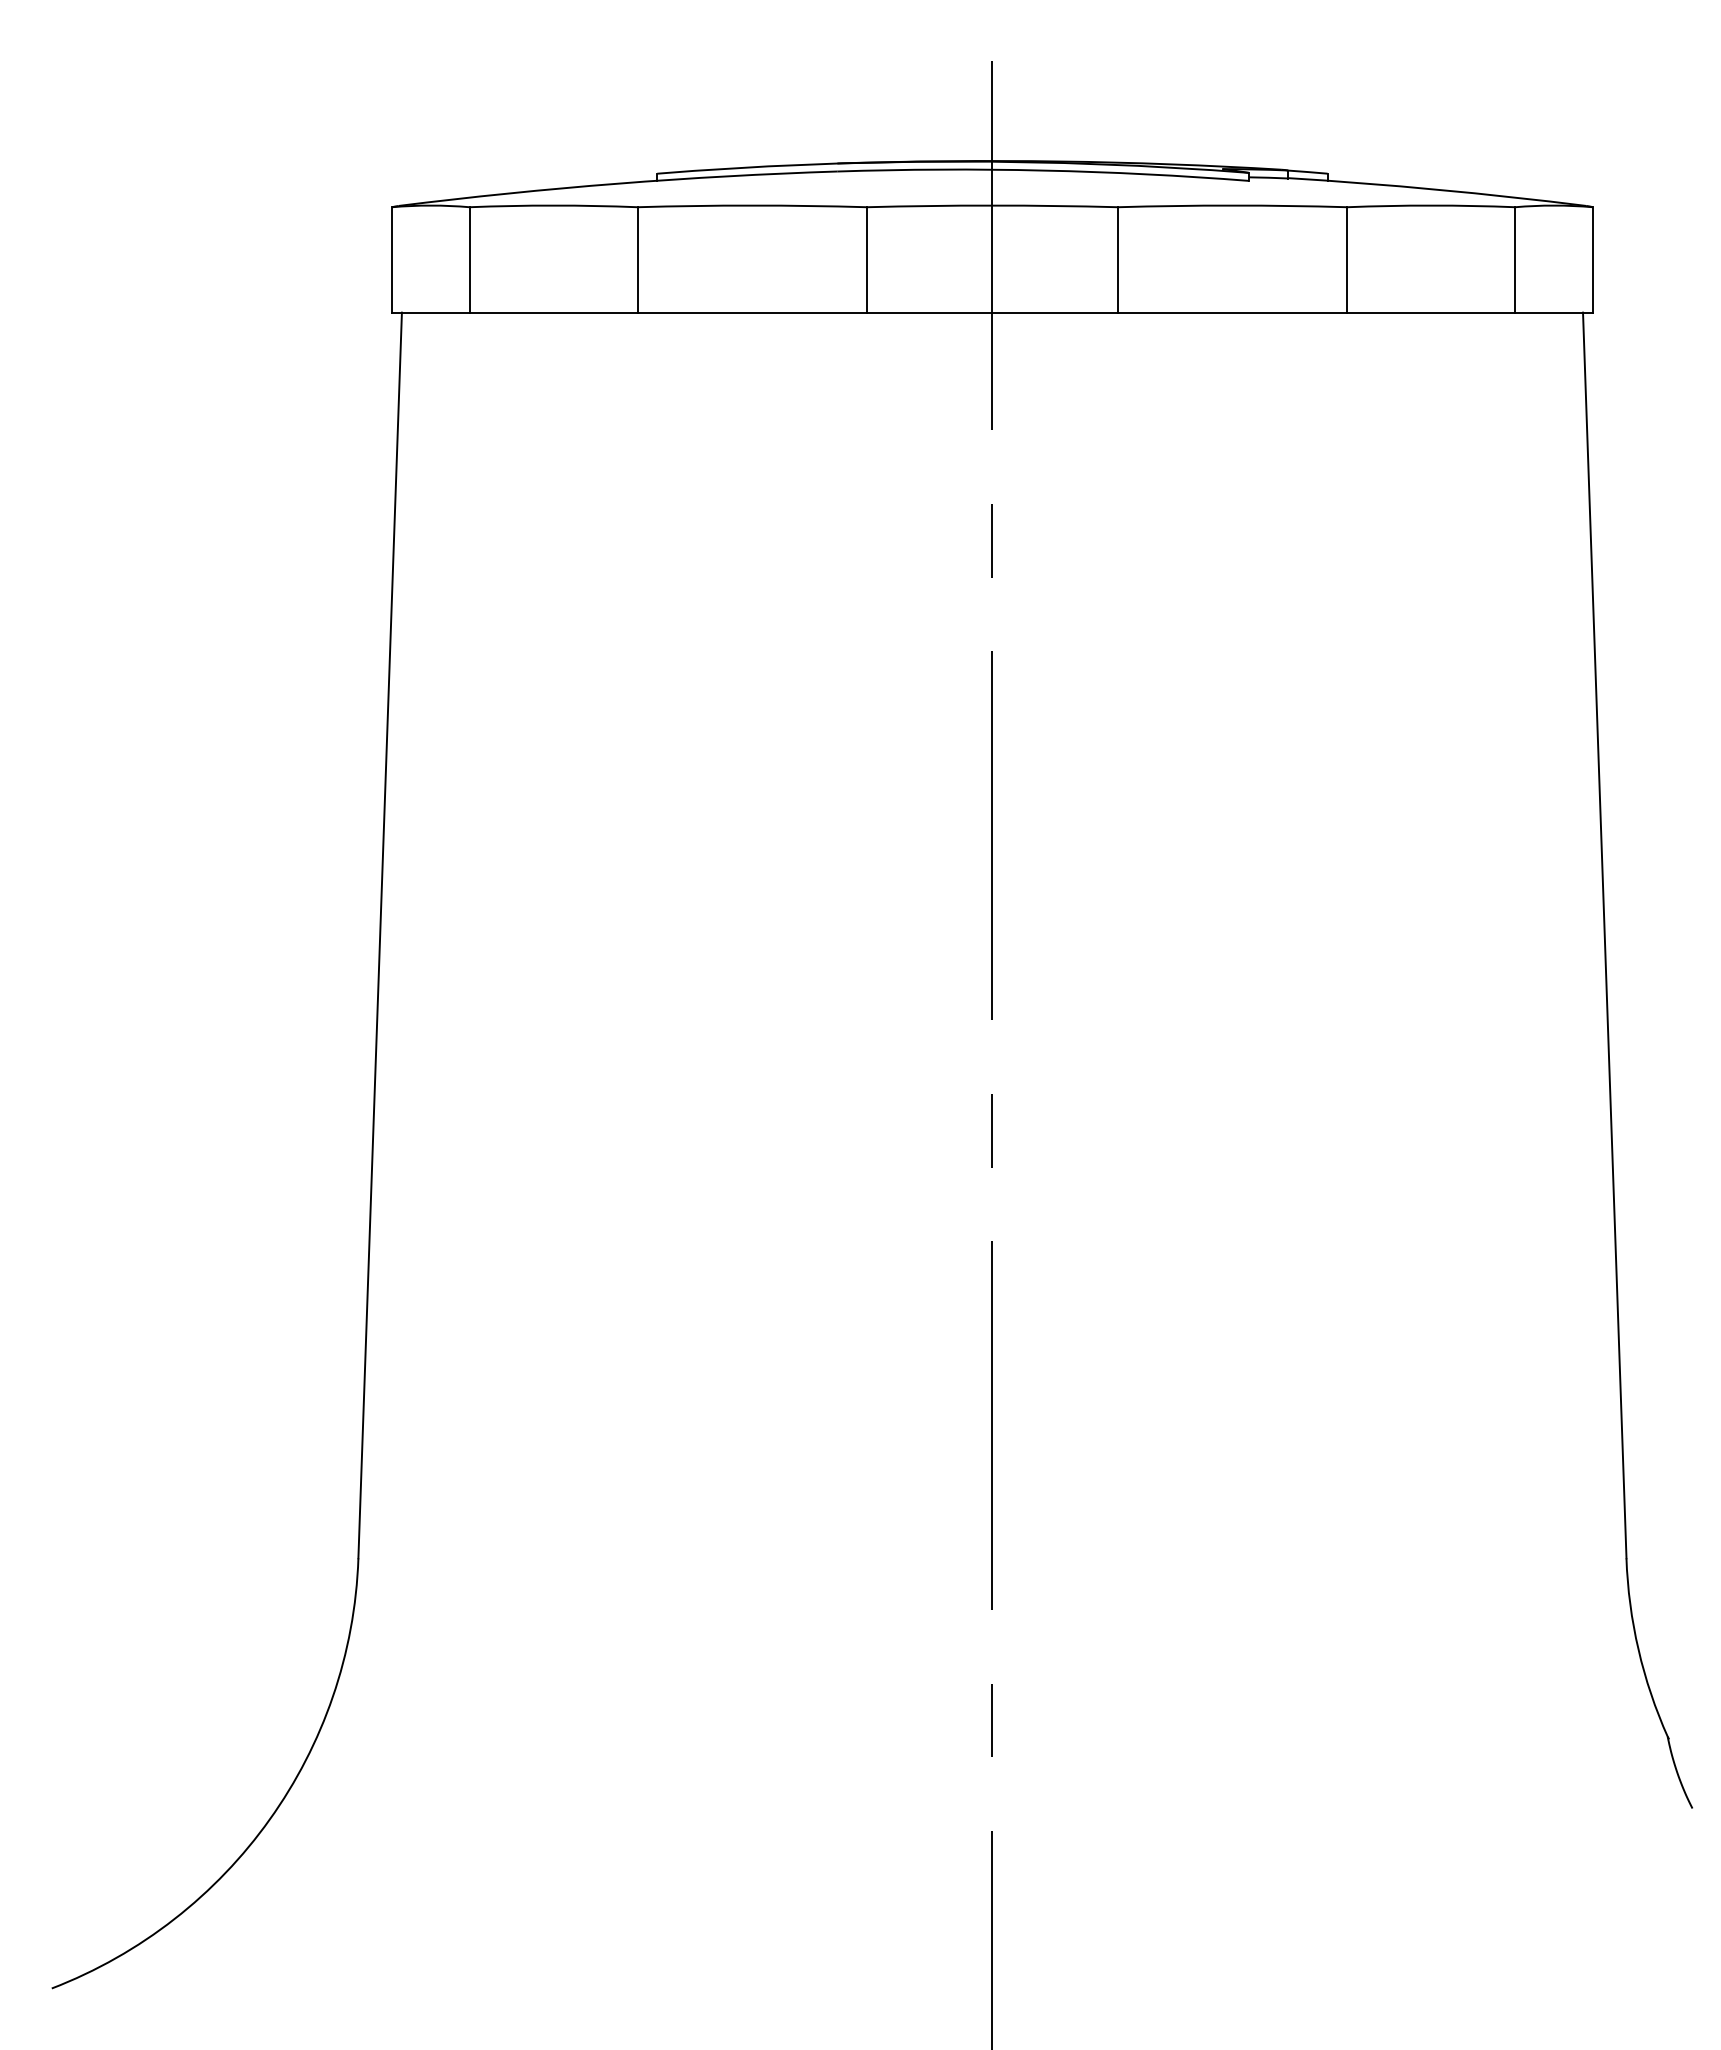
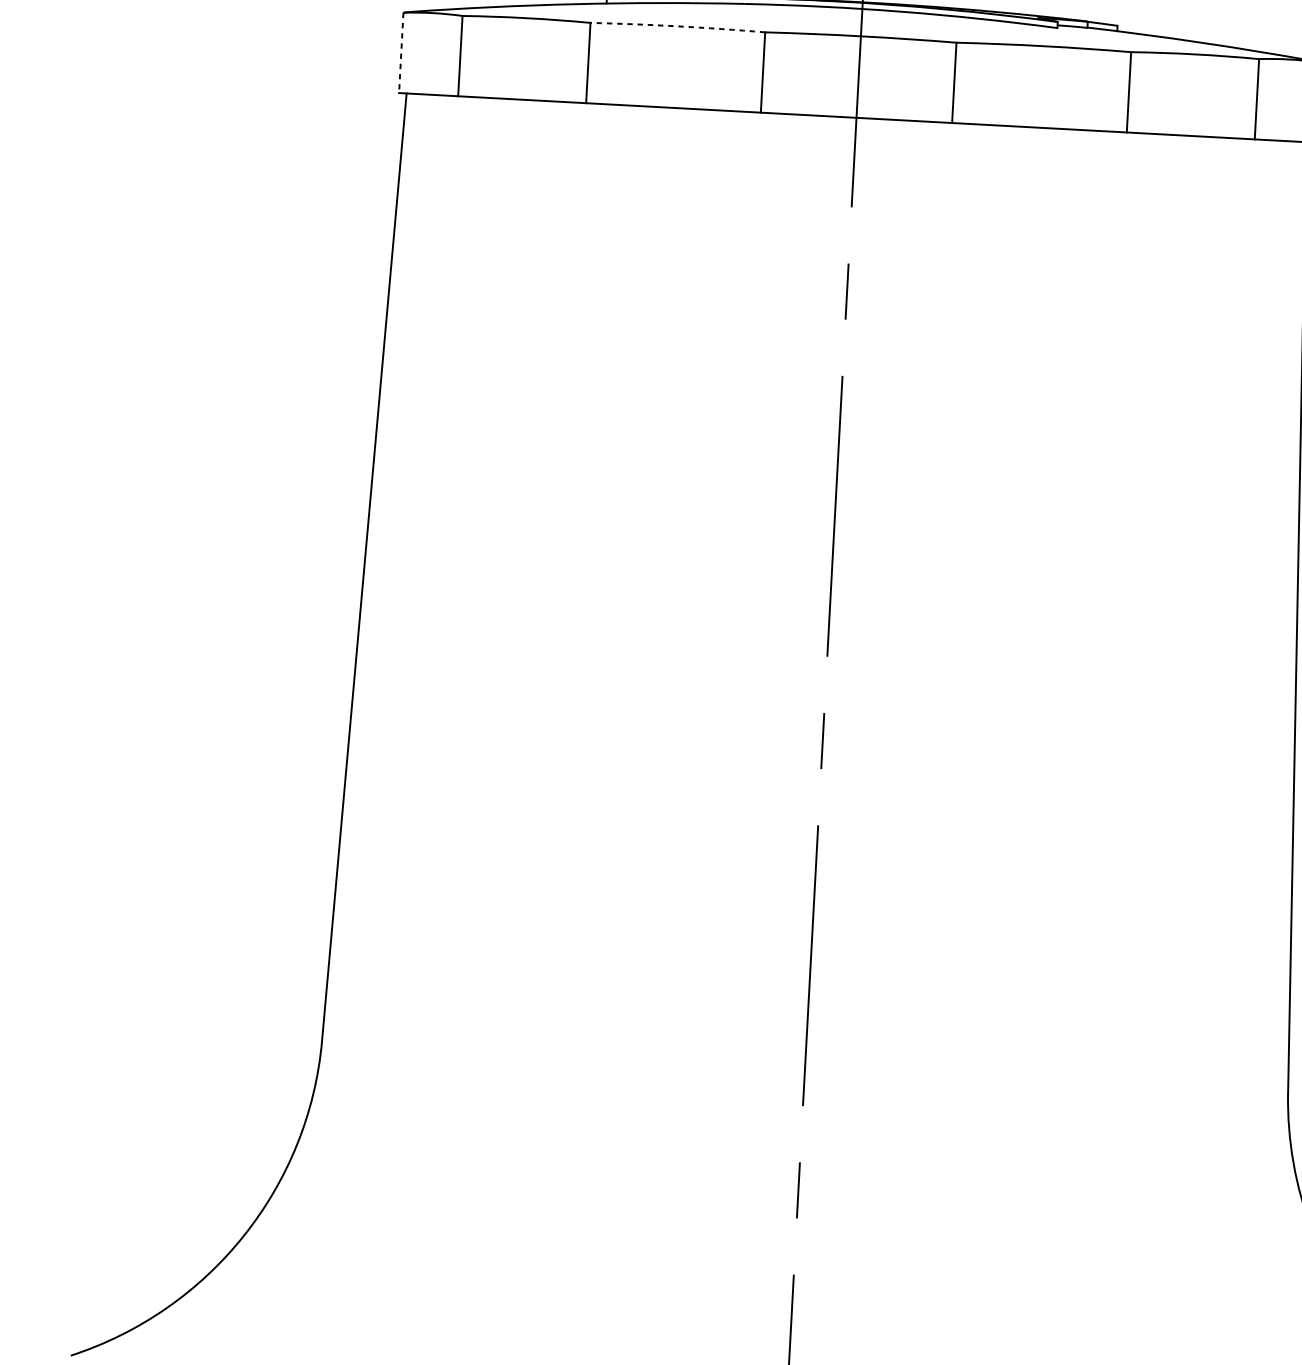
arc: (752, 205) -> (678, 26), solid -> dashed
line: (392, 259) -> (401, 52), solid -> dashed

